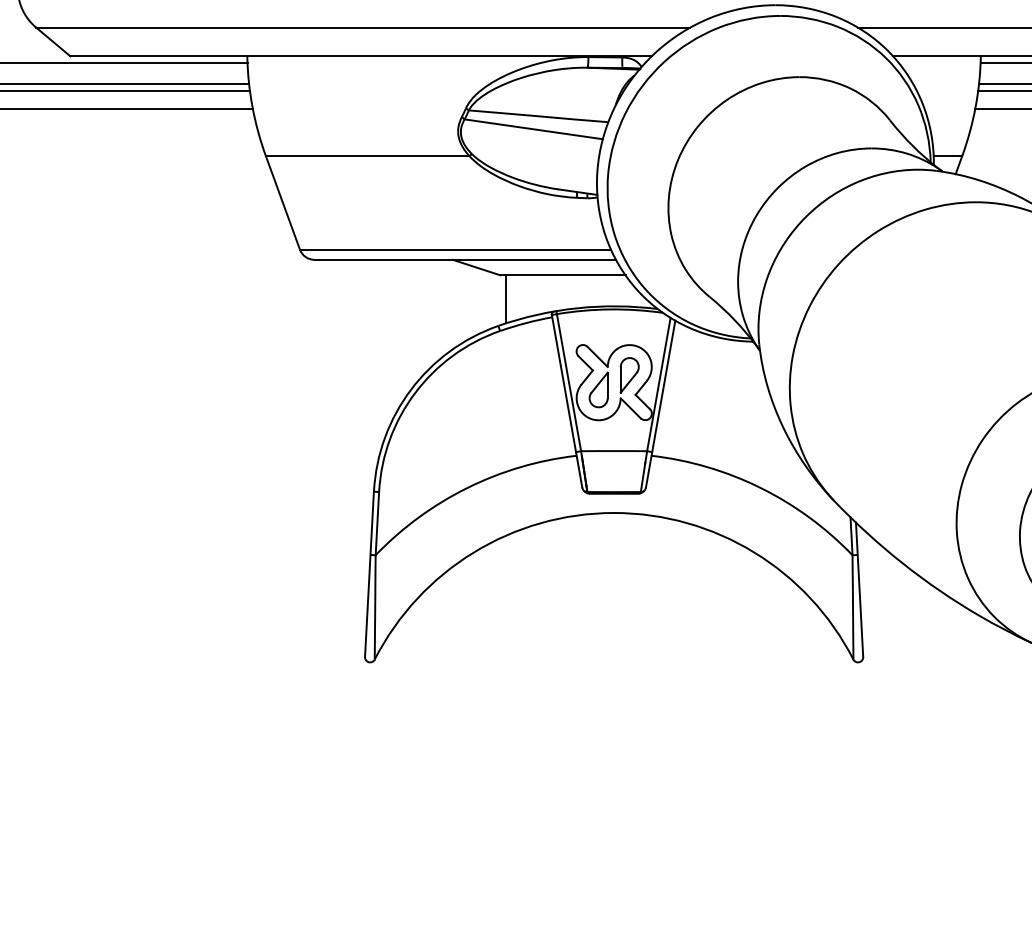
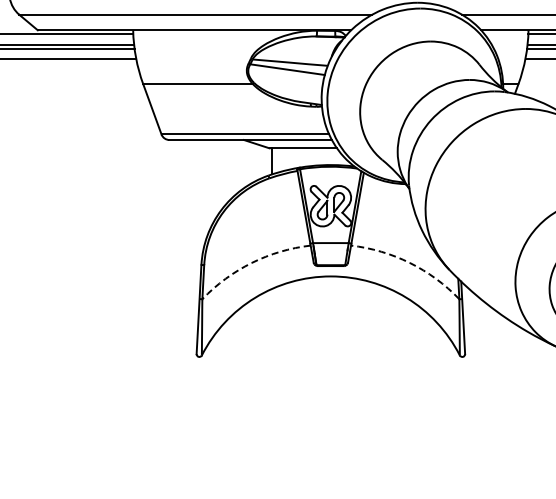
arc: (466, 487) -> (251, 262), solid -> dashed
arc: (759, 487) -> (409, 262), solid -> dashed

